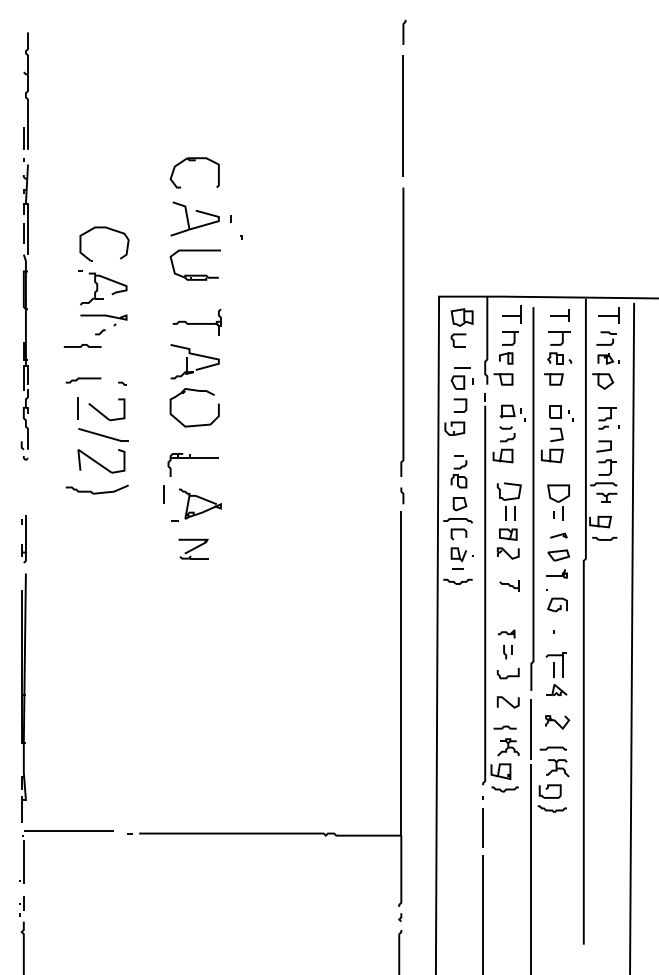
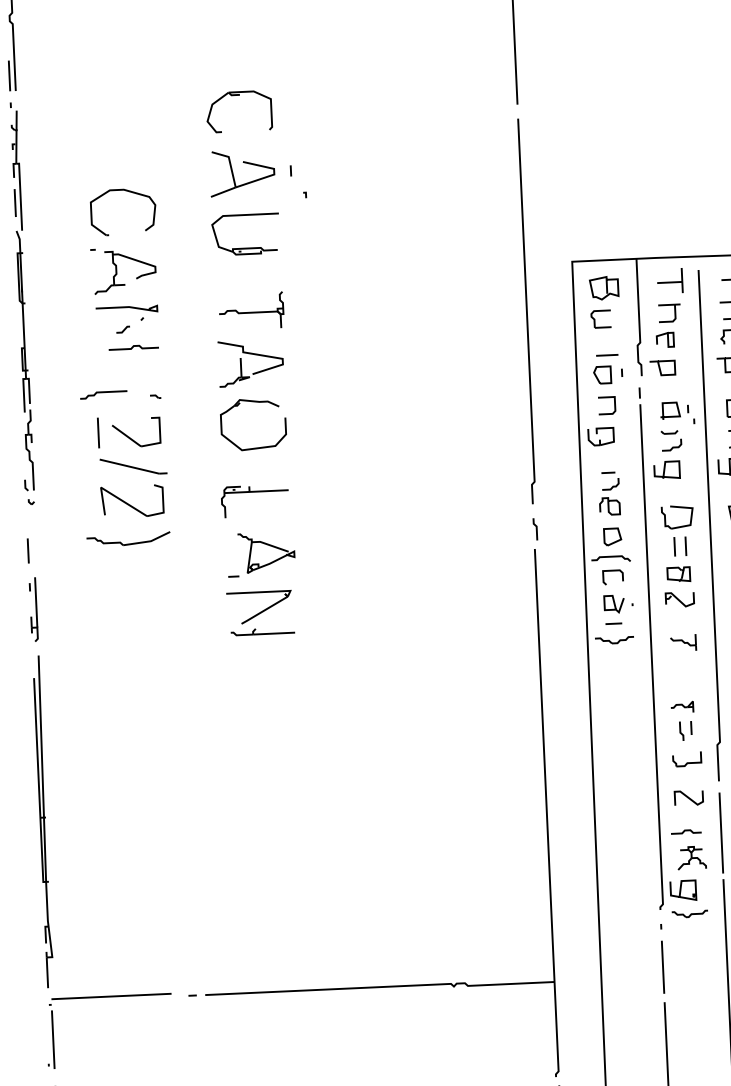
curve: (82, 345) -> (133, 346), moved
line: (163, 494) -> (27, 550), moved
part: (193, 548) -> (260, 612), size x1.67

